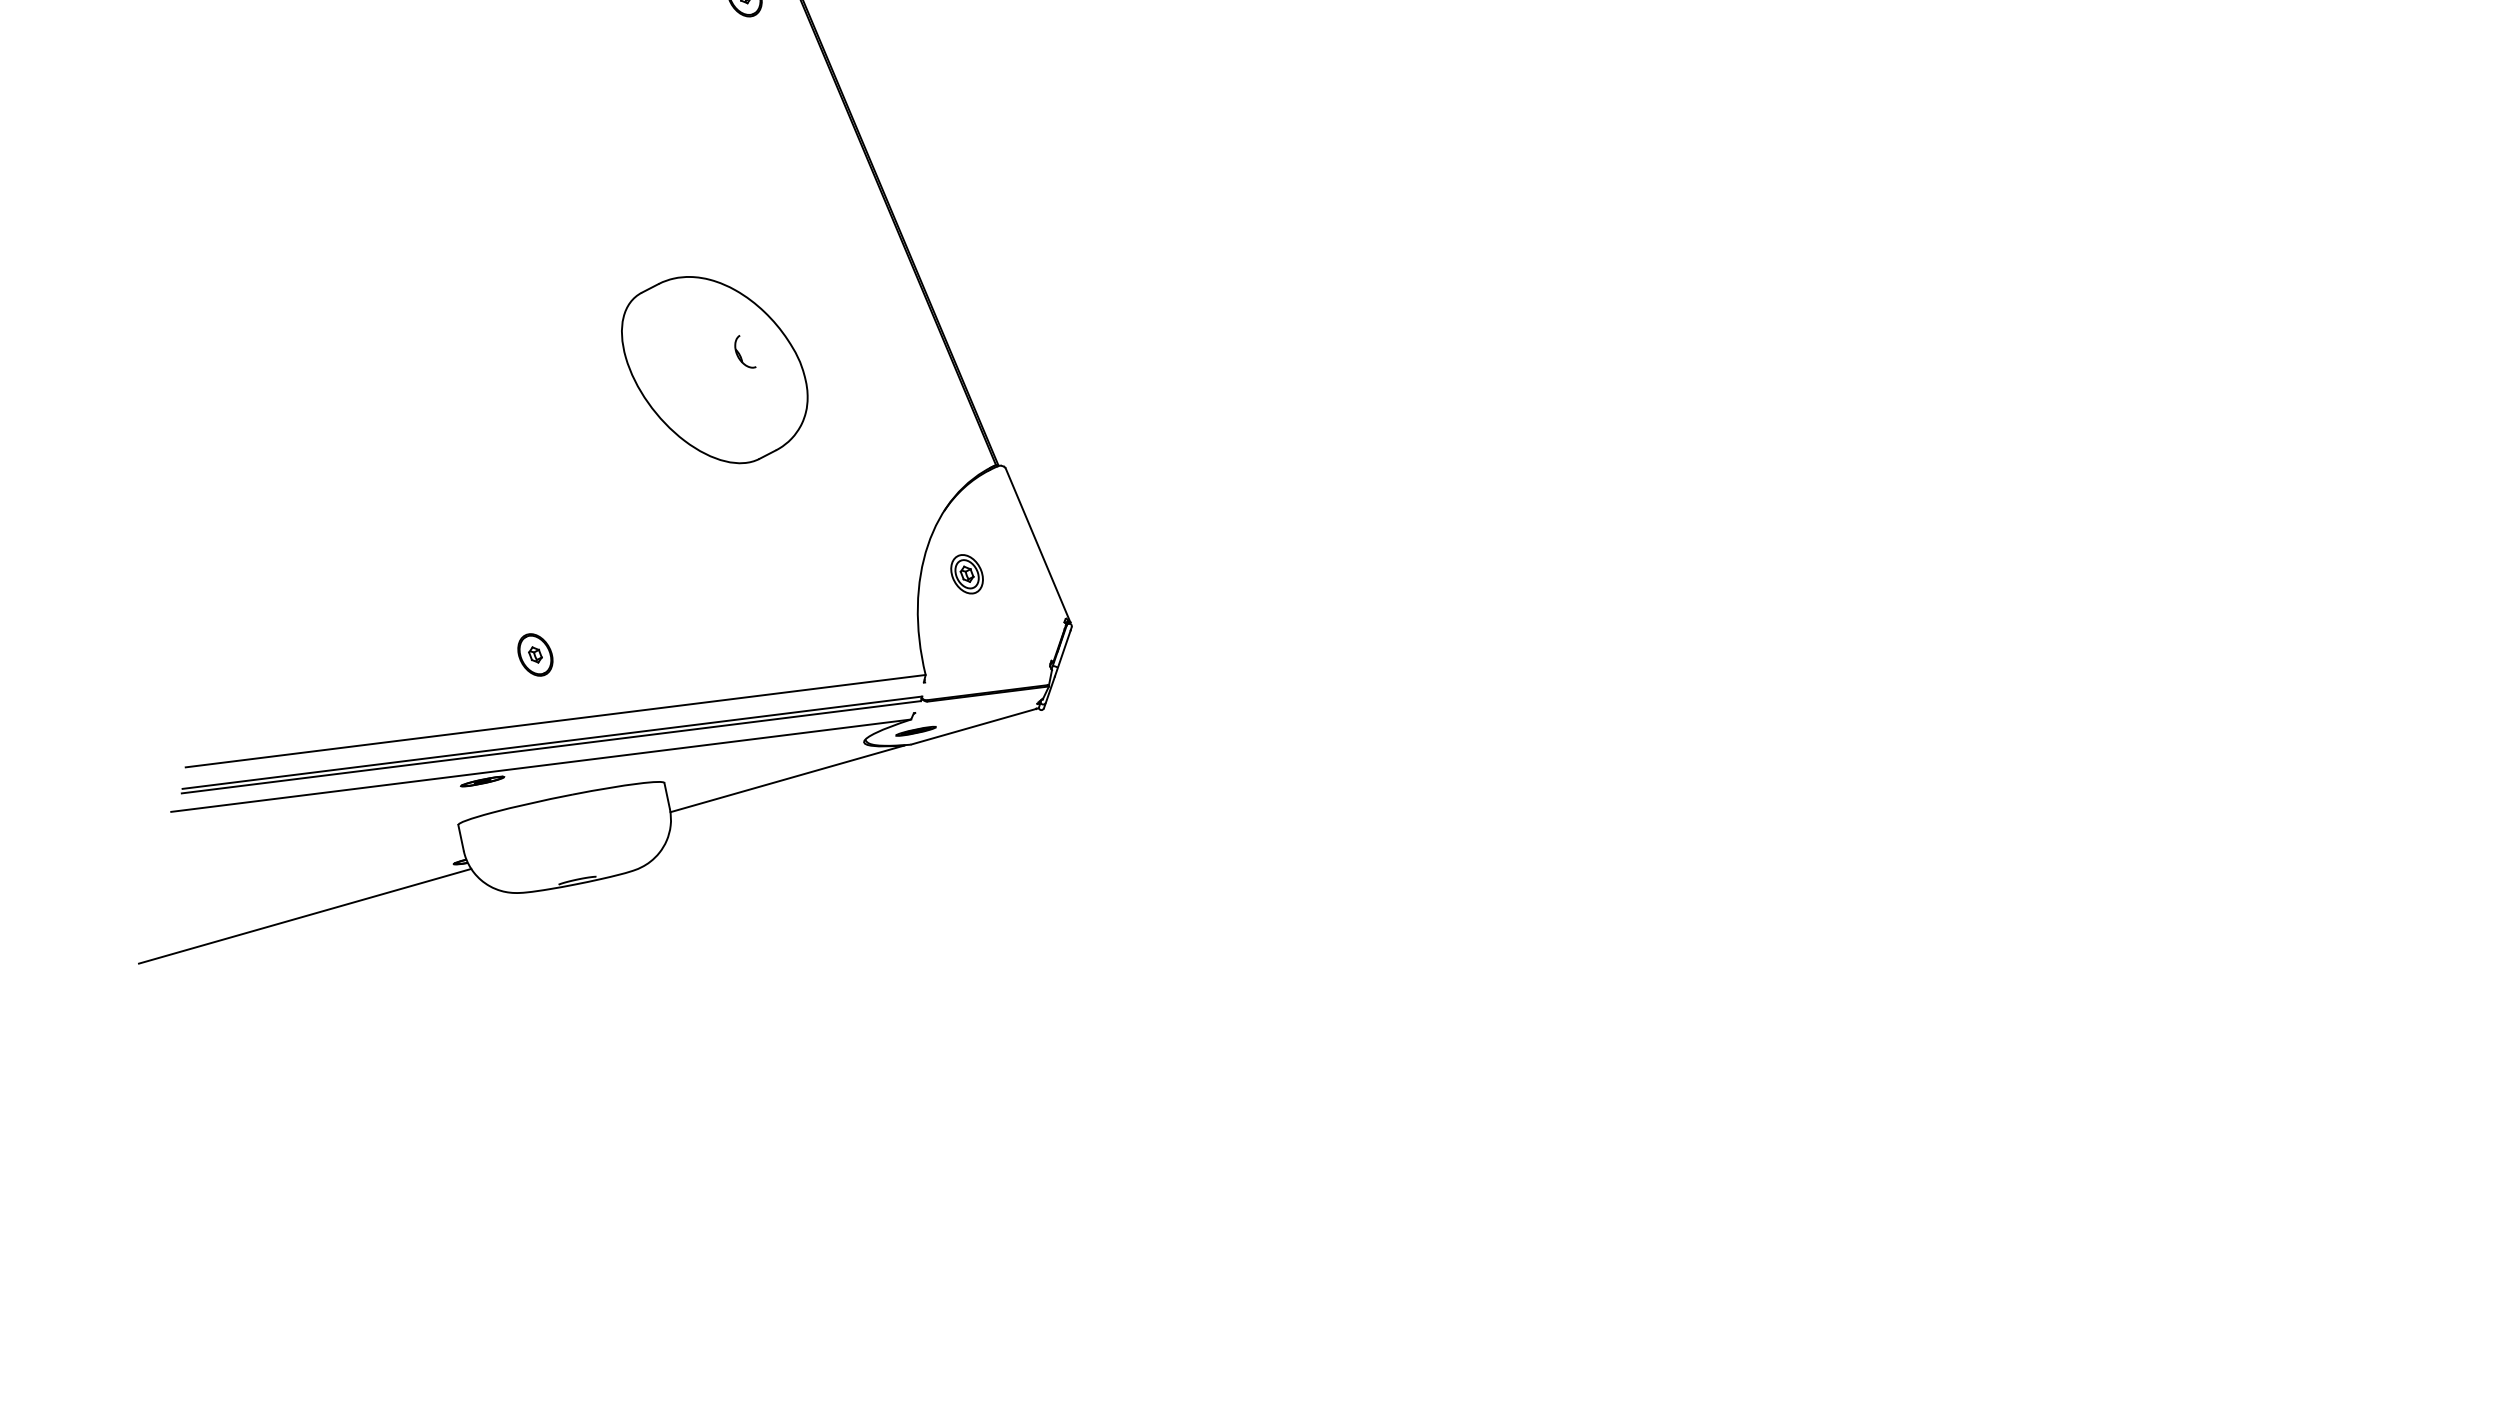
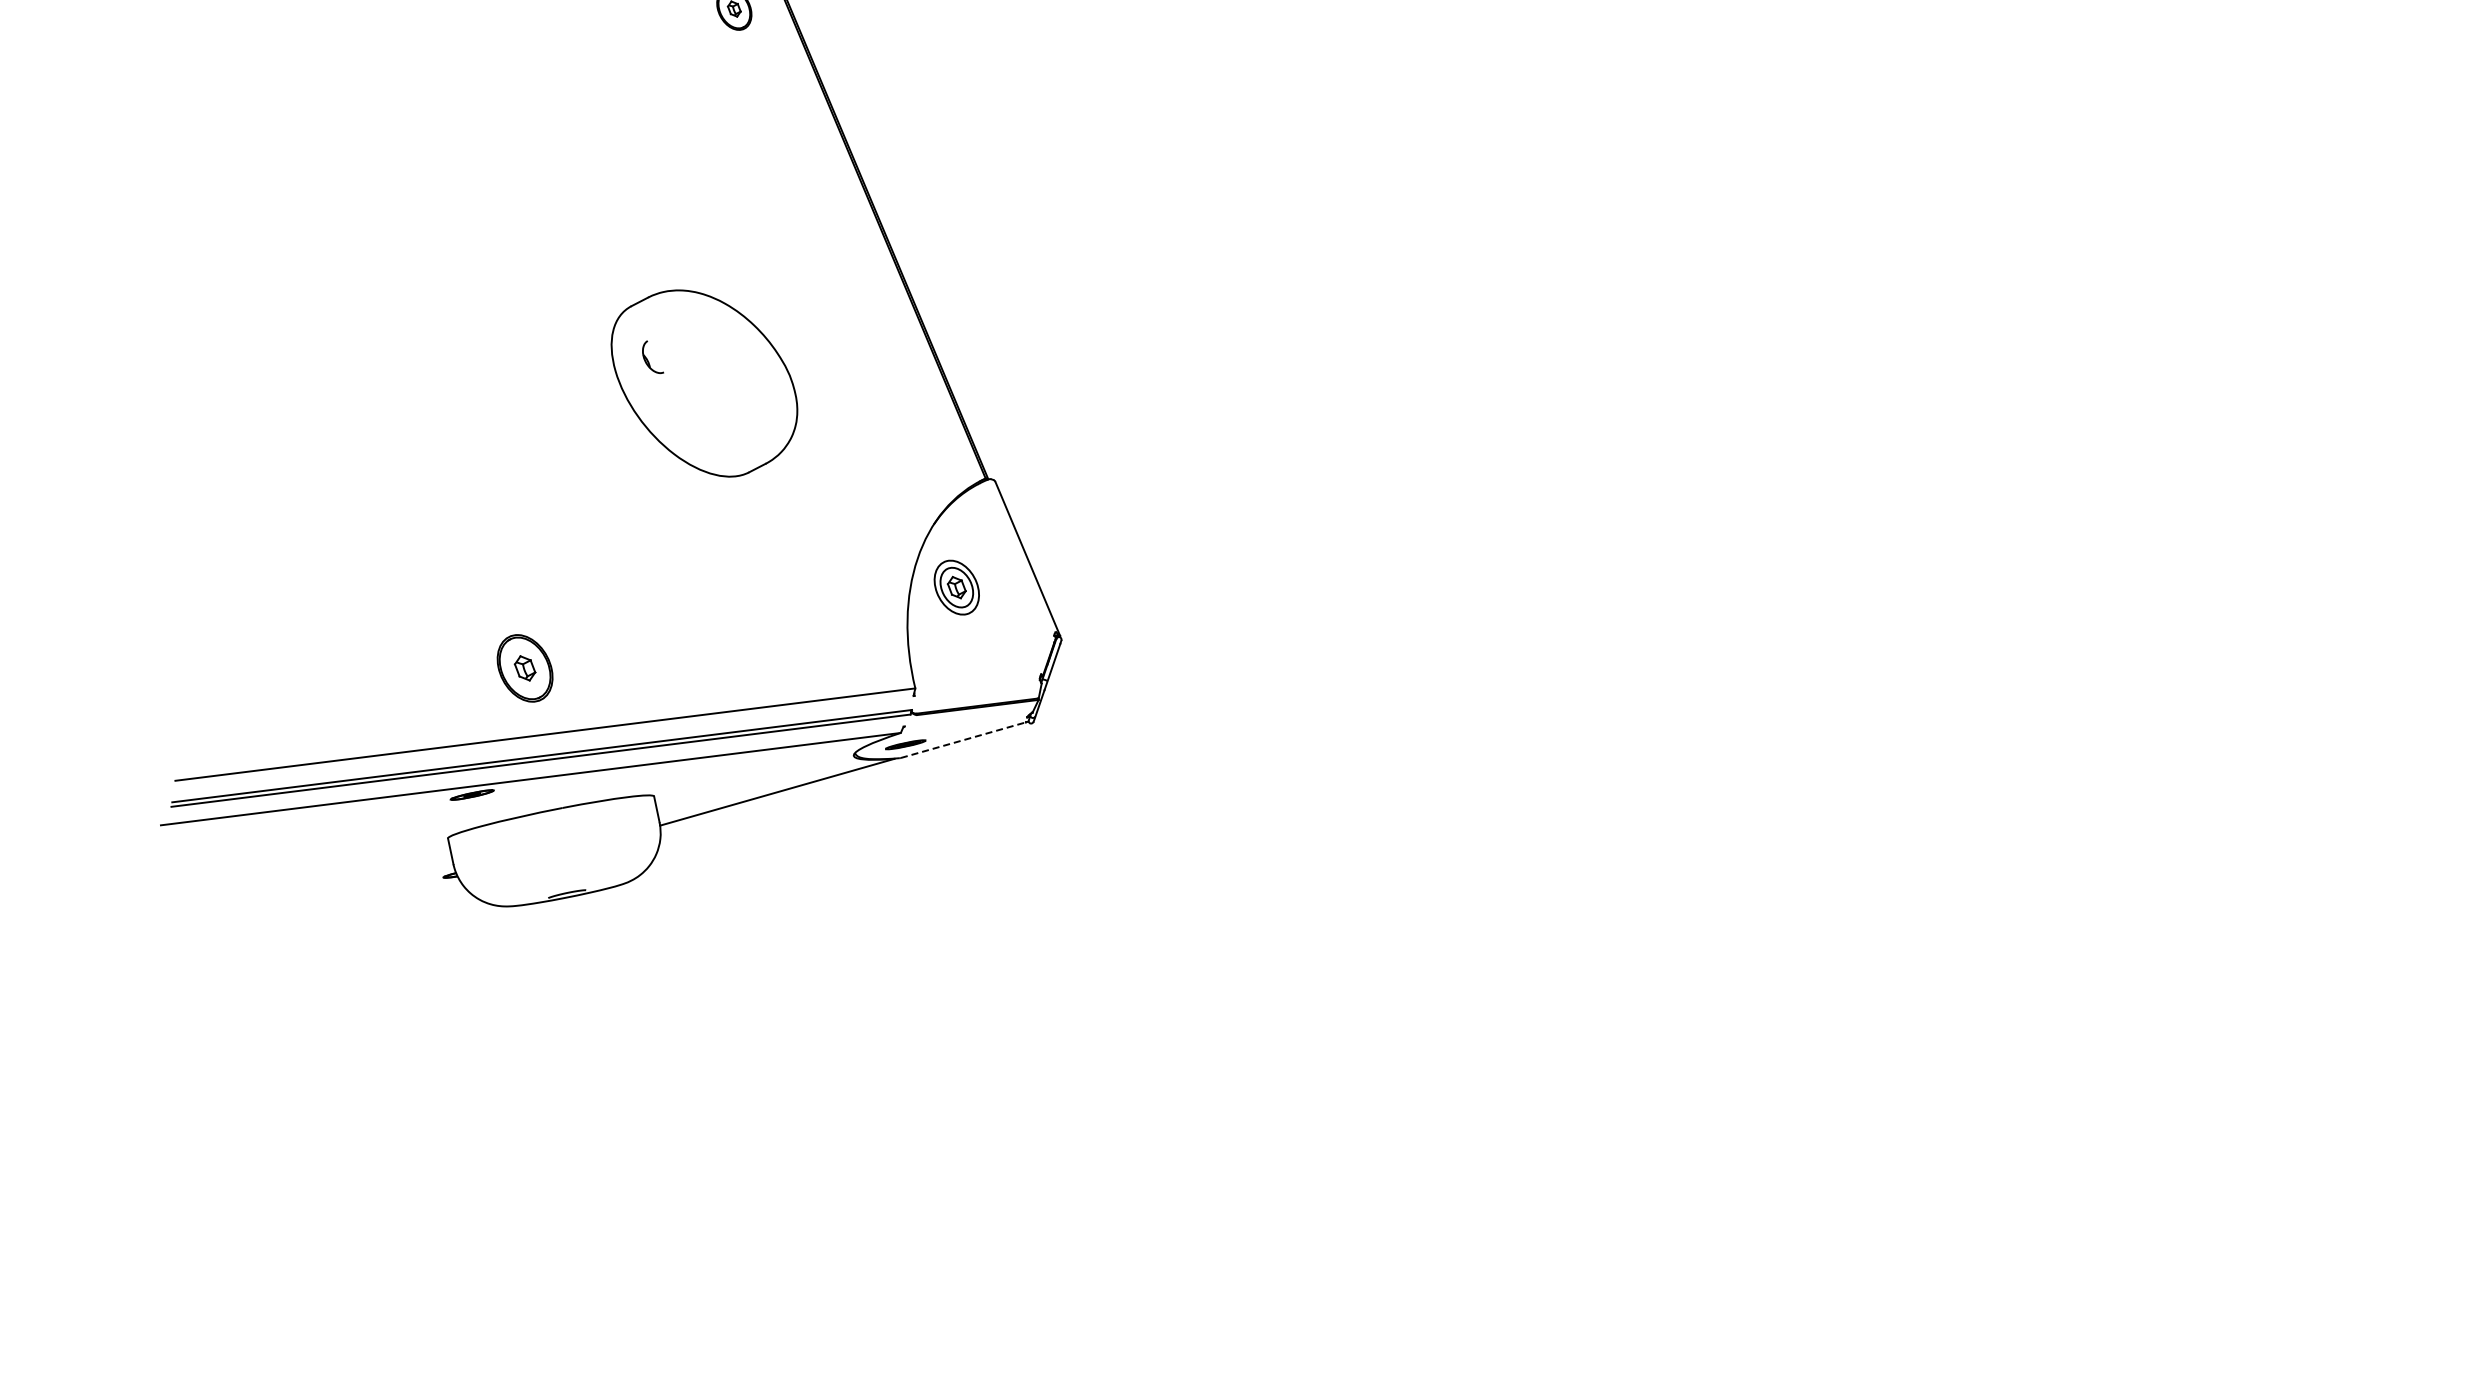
part: (745, 351) -> (653, 356), moved
part: (966, 574) -> (956, 587), size x1.4
part: (535, 654) -> (525, 667), size x1.6
line: (973, 726) -> (963, 739), solid -> dashed
line: (304, 915) -> (294, 928), removed

